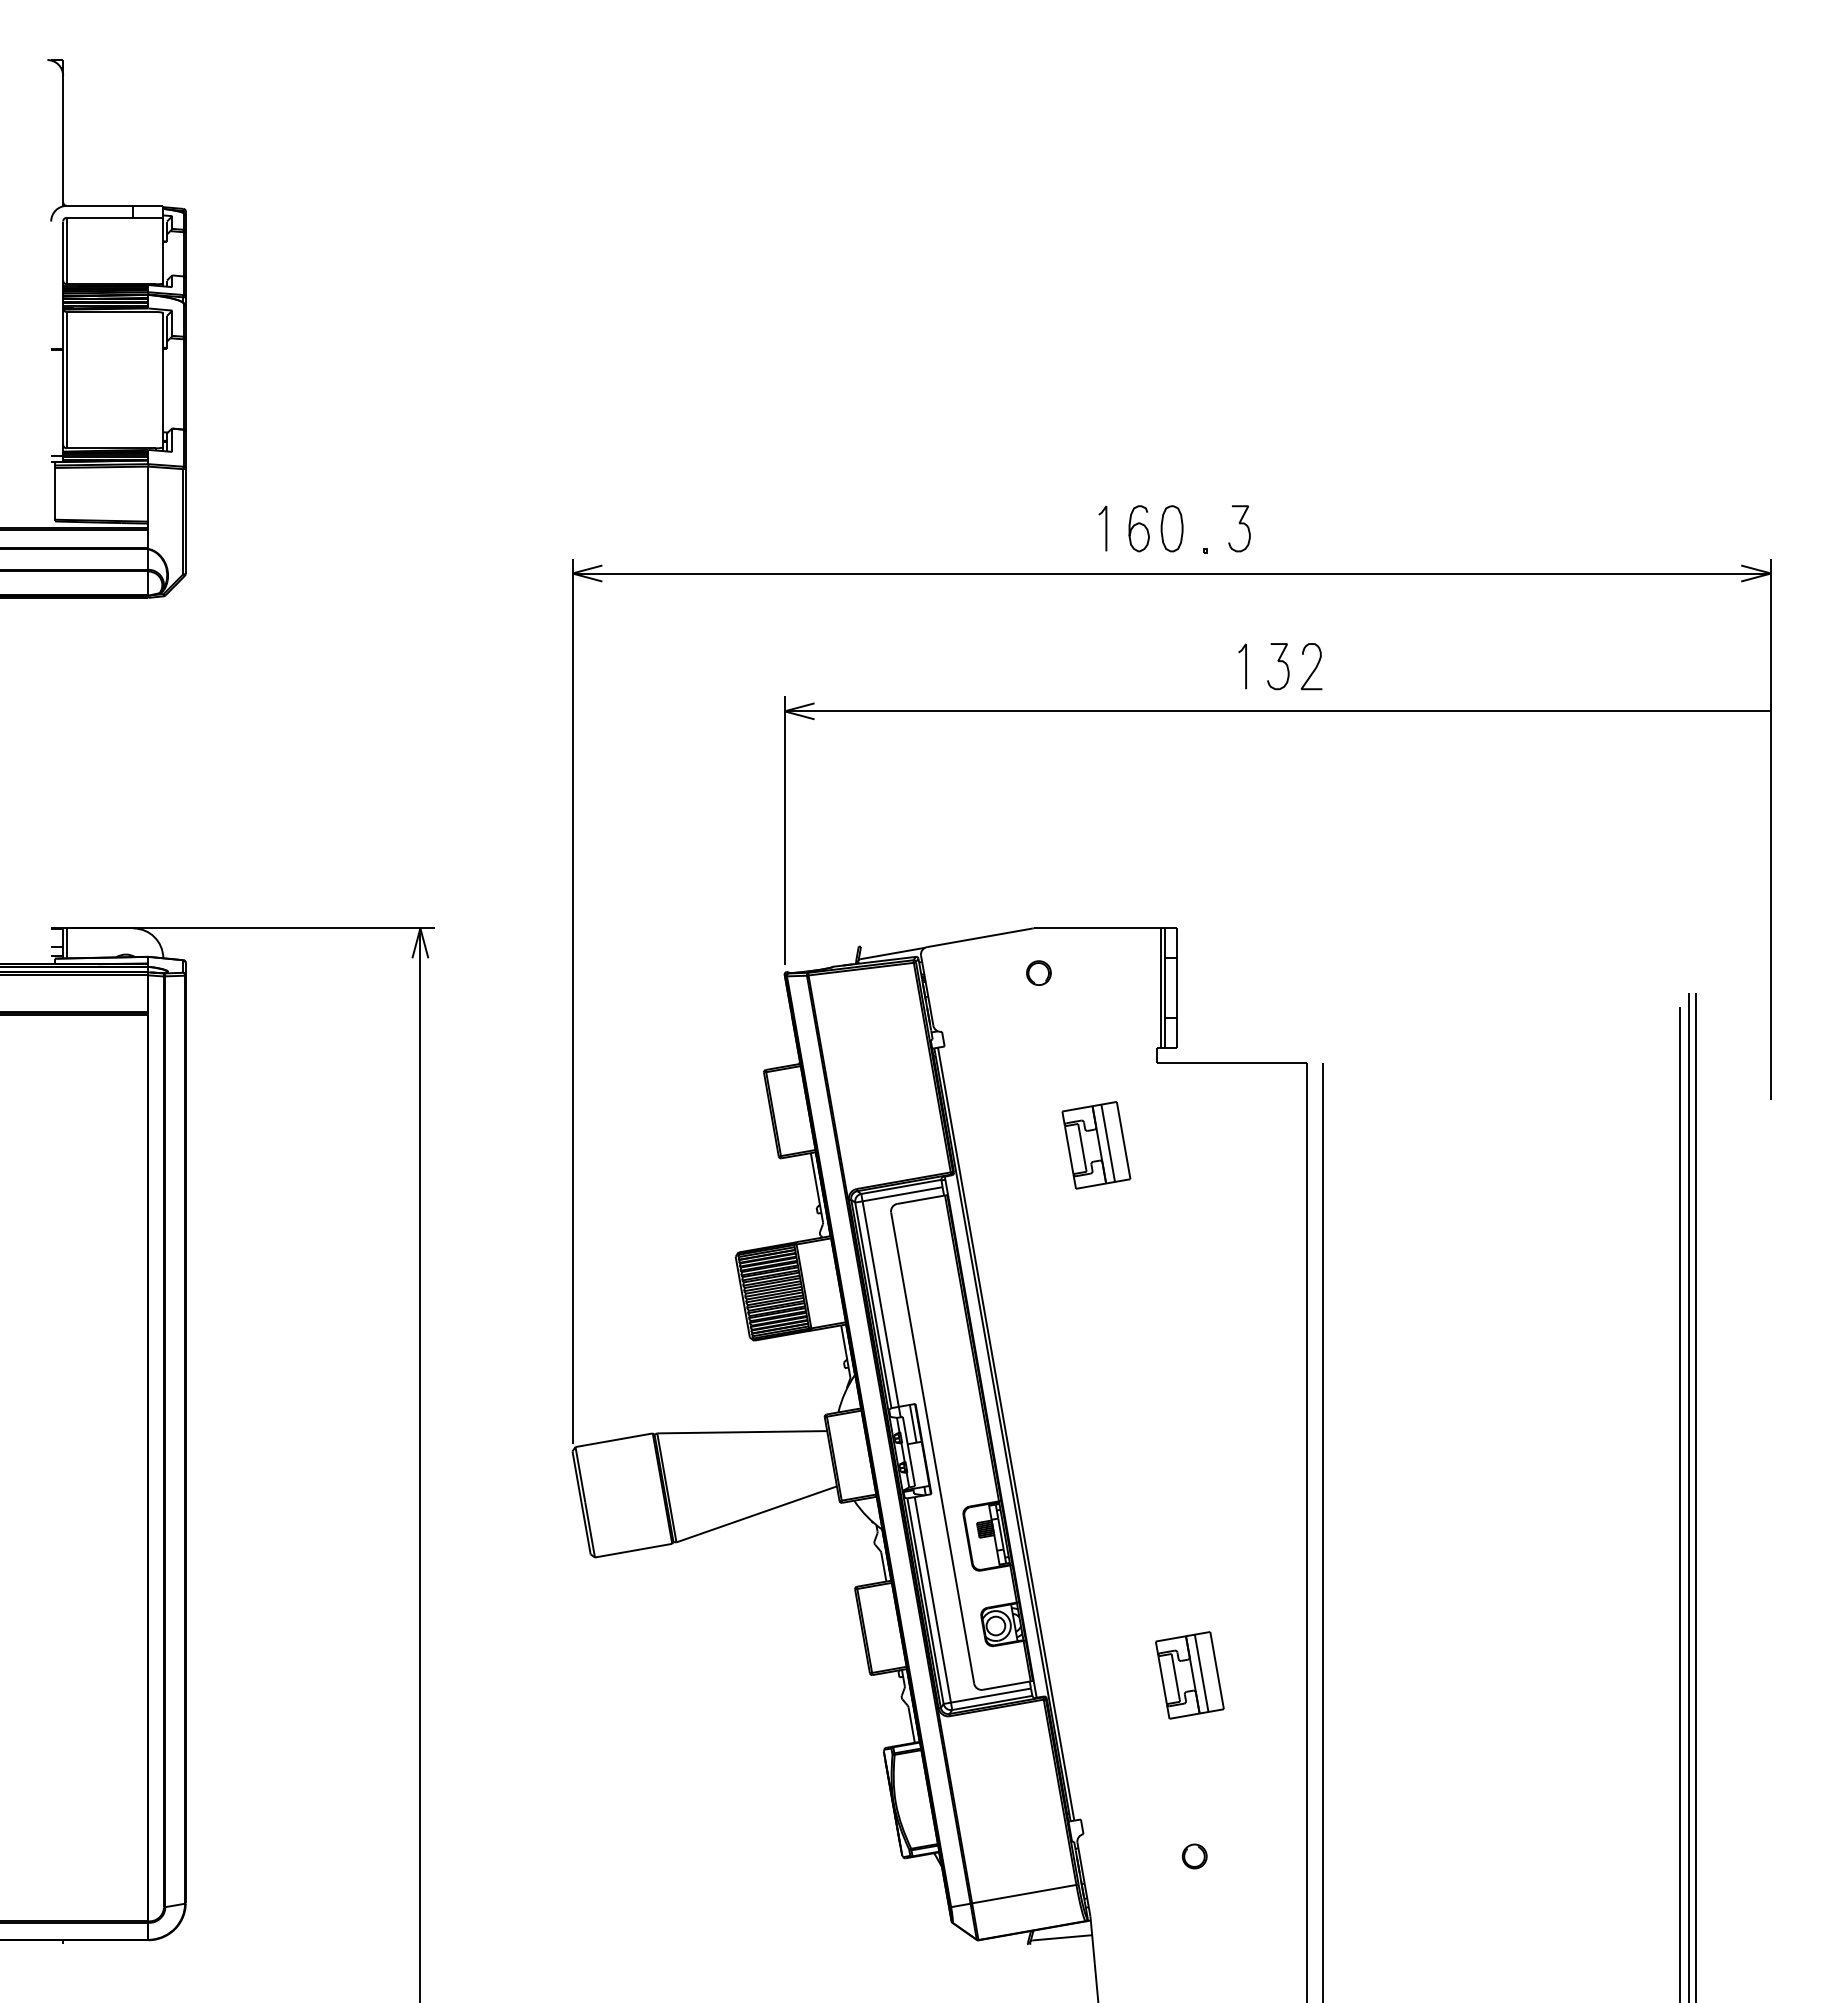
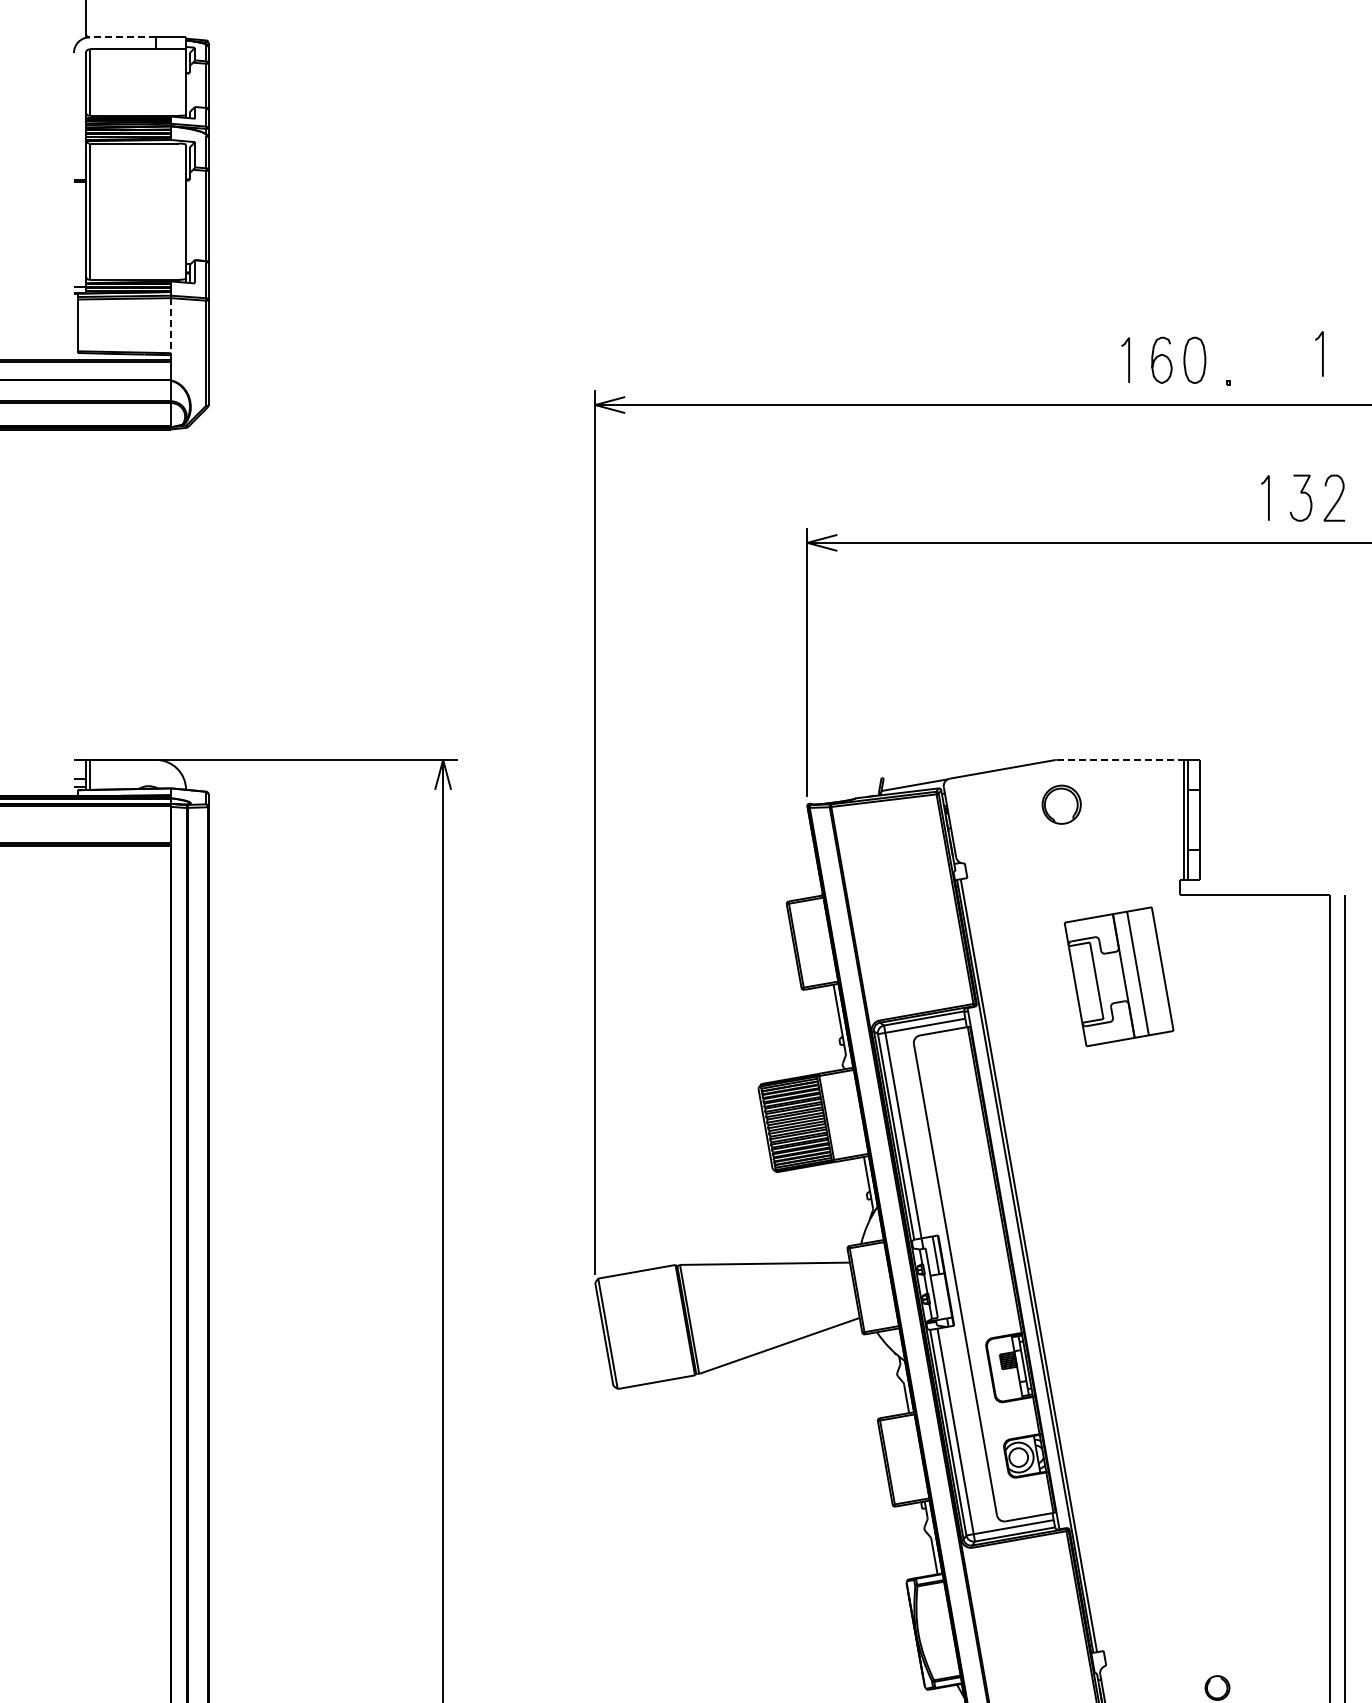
line: (99, 205) -> (122, 37), solid -> dashed
line: (148, 494) -> (171, 326), solid -> dashed
line: (1299, 522) -> (1322, 354), added
curve: (1239, 524) -> (1262, 356), removed
line: (1097, 928) -> (1120, 760), solid -> dashed
part: (1038, 972) -> (1061, 804), size x1.6
part: (1096, 1145) -> (1119, 977), size x1.6
part: (1189, 1675) -> (1212, 1507), removed

